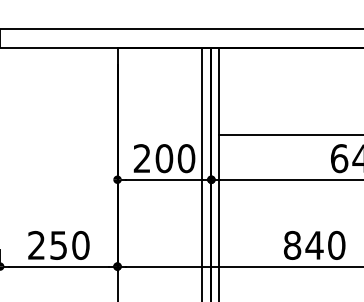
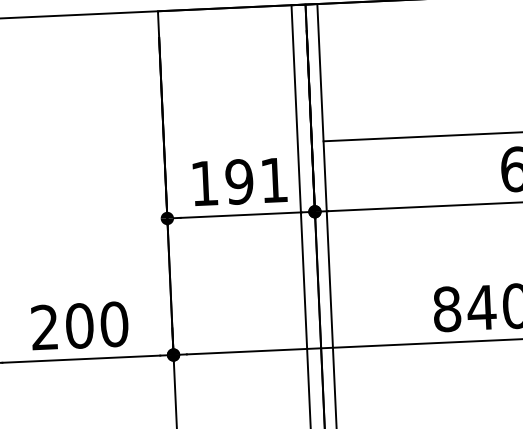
text: (164, 158) -> (239, 181), 200 -> 191
text: (58, 244) -> (79, 324), 250 -> 200

